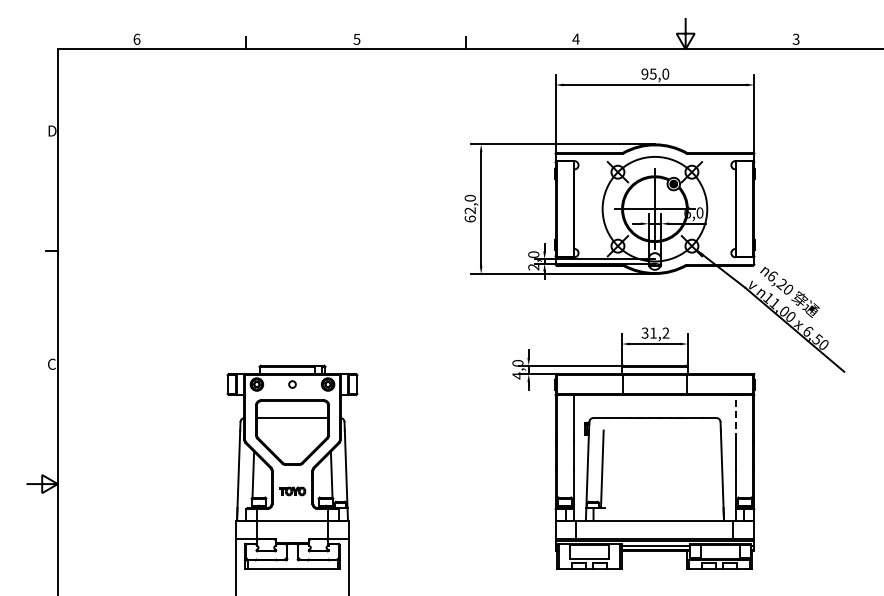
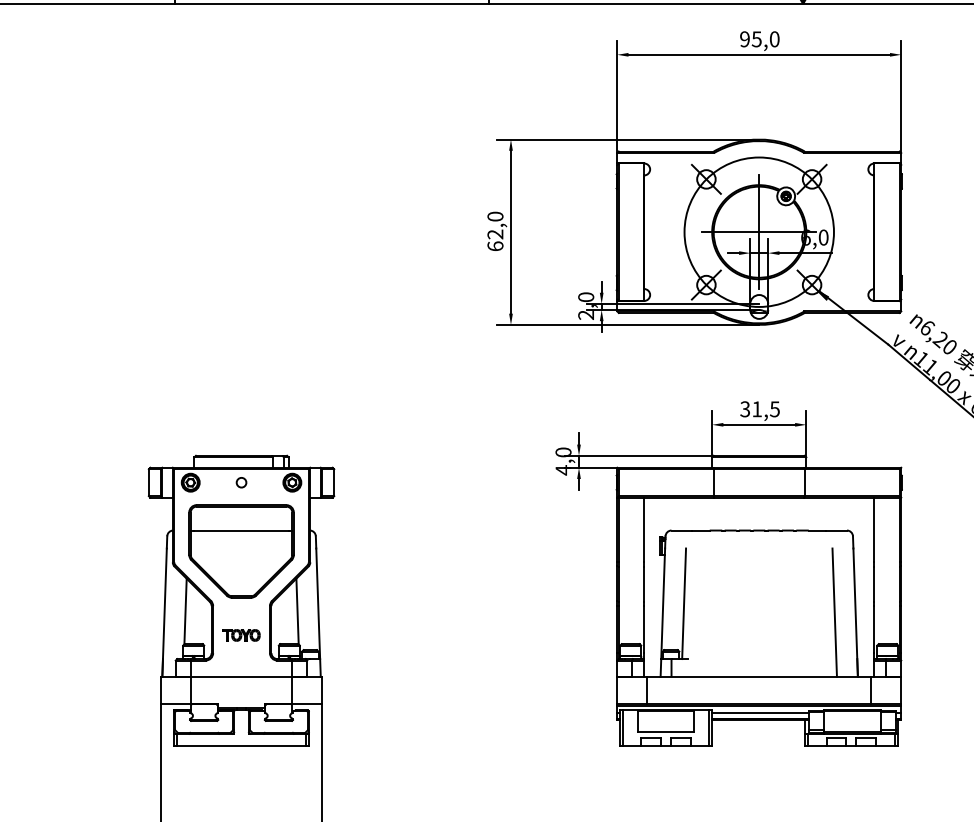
text: (665, 332) -> (774, 408), 31,2 -> 31,5
line: (735, 417) -> (874, 529), dashed -> solid
line: (707, 475) -> (834, 612), added

